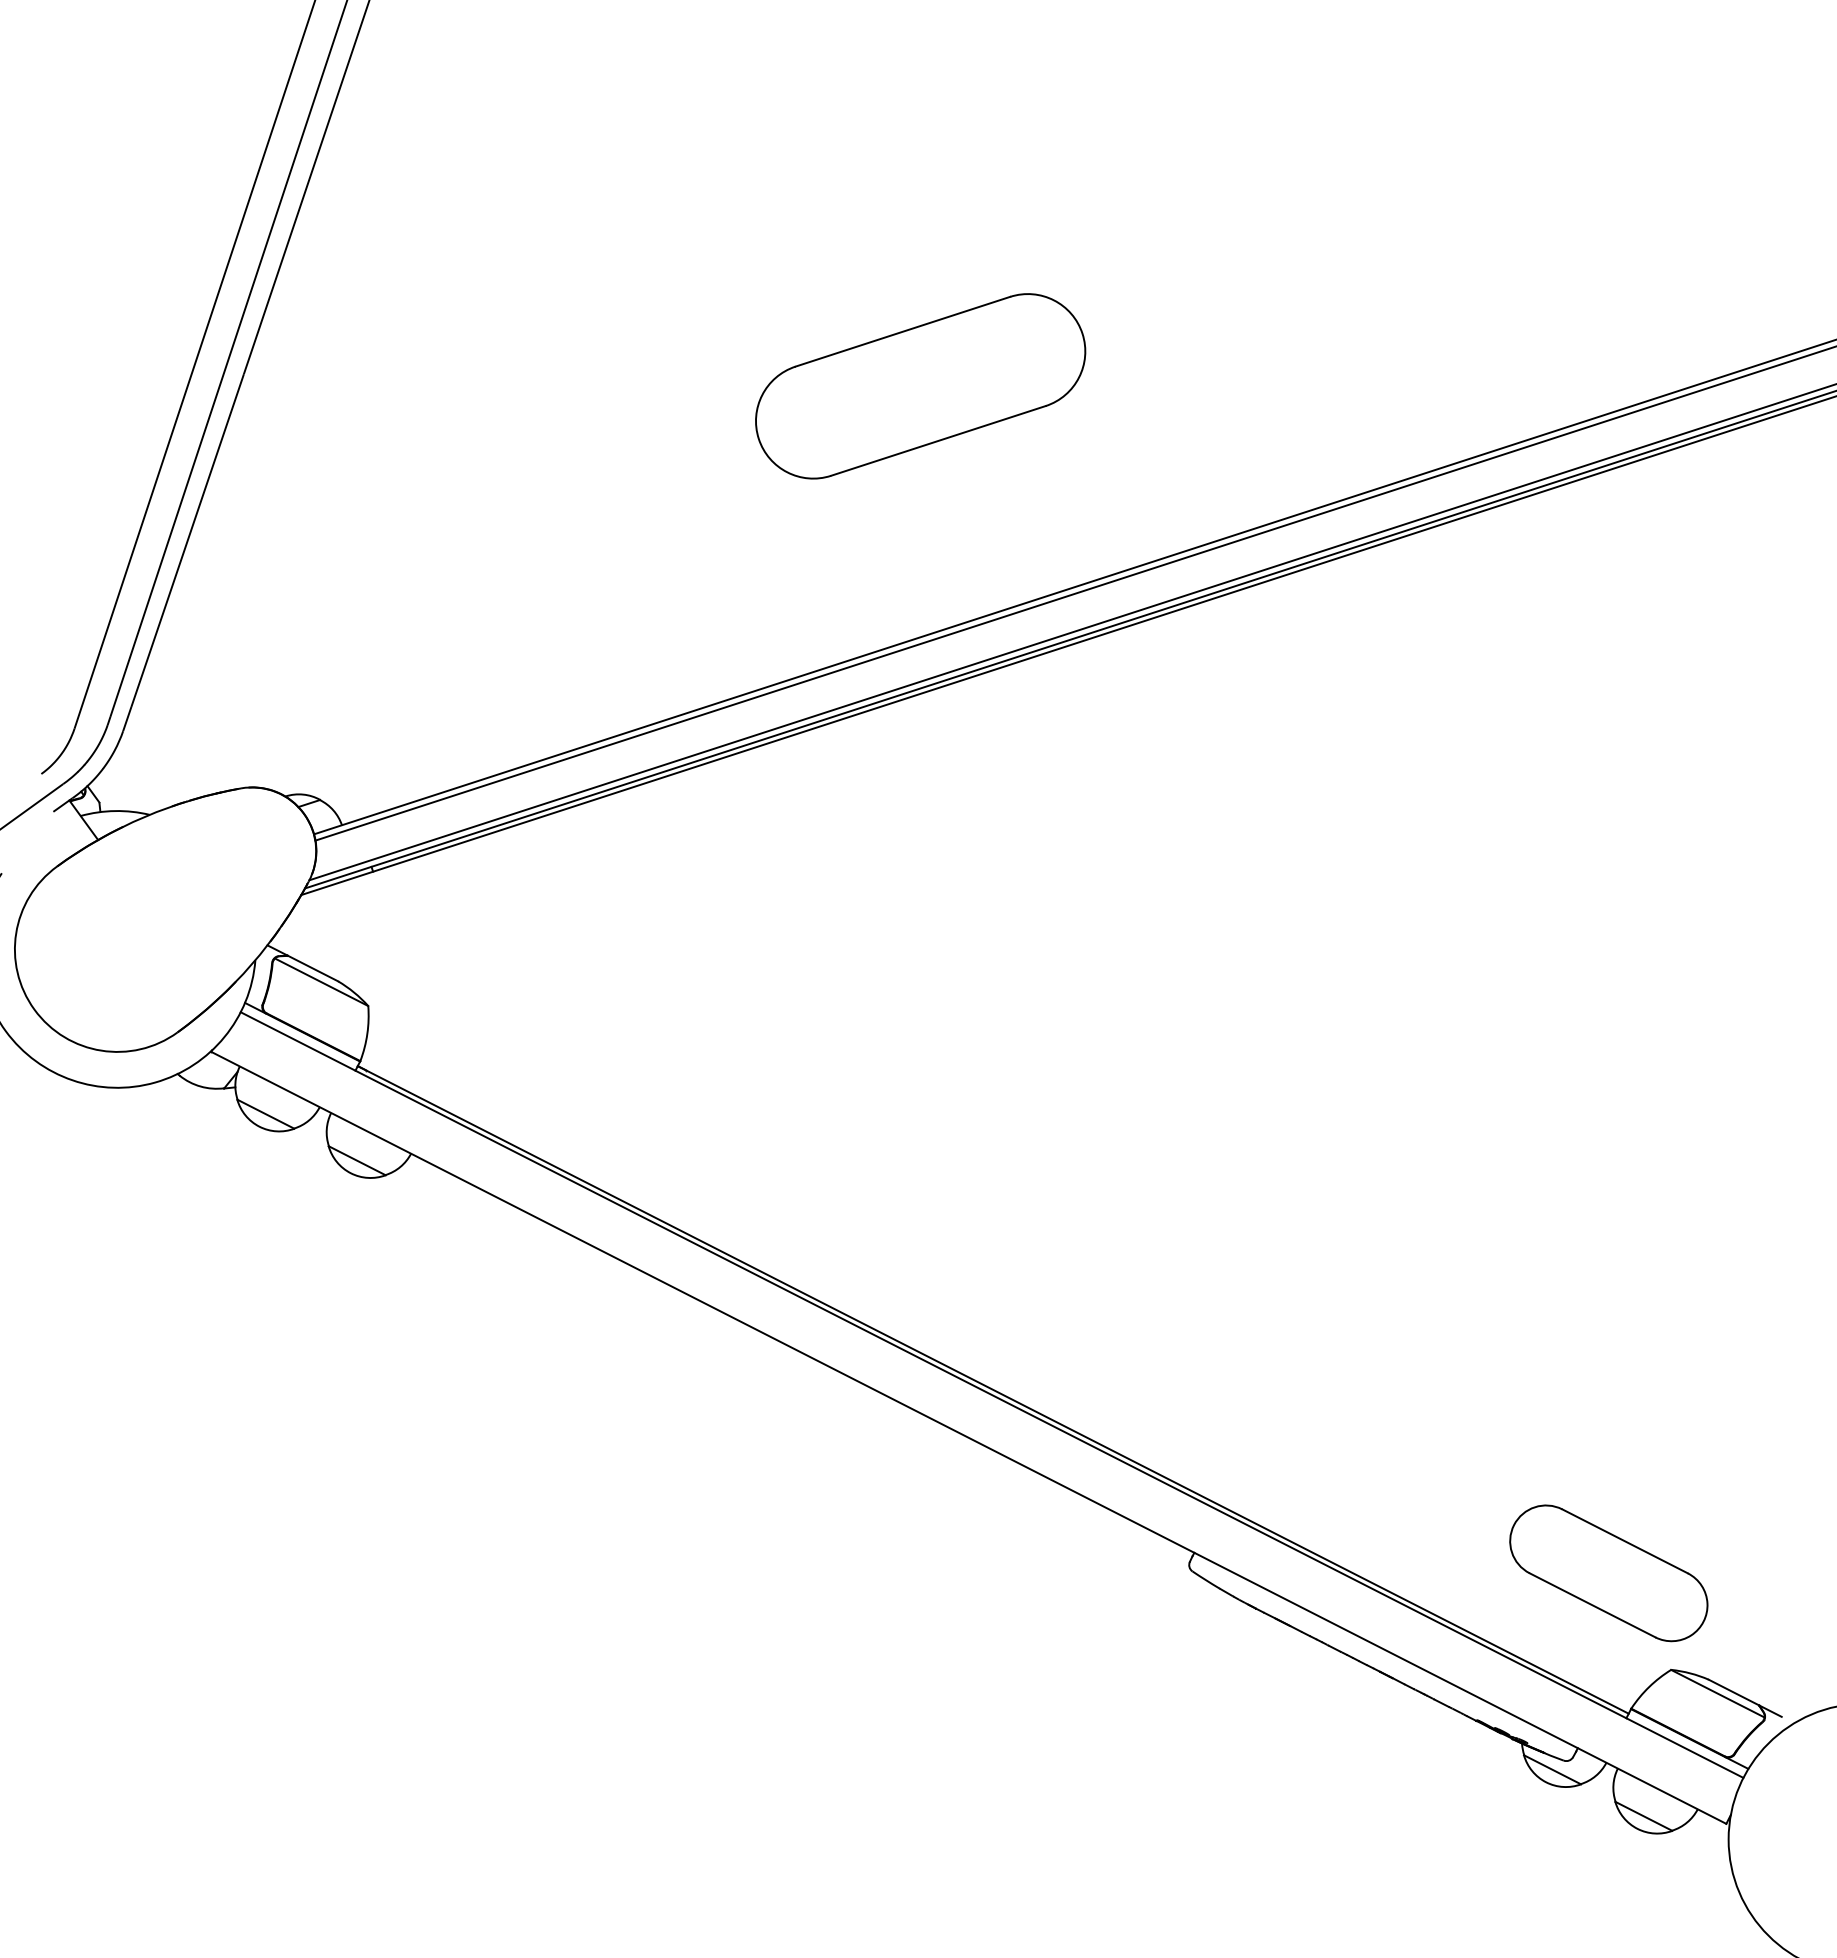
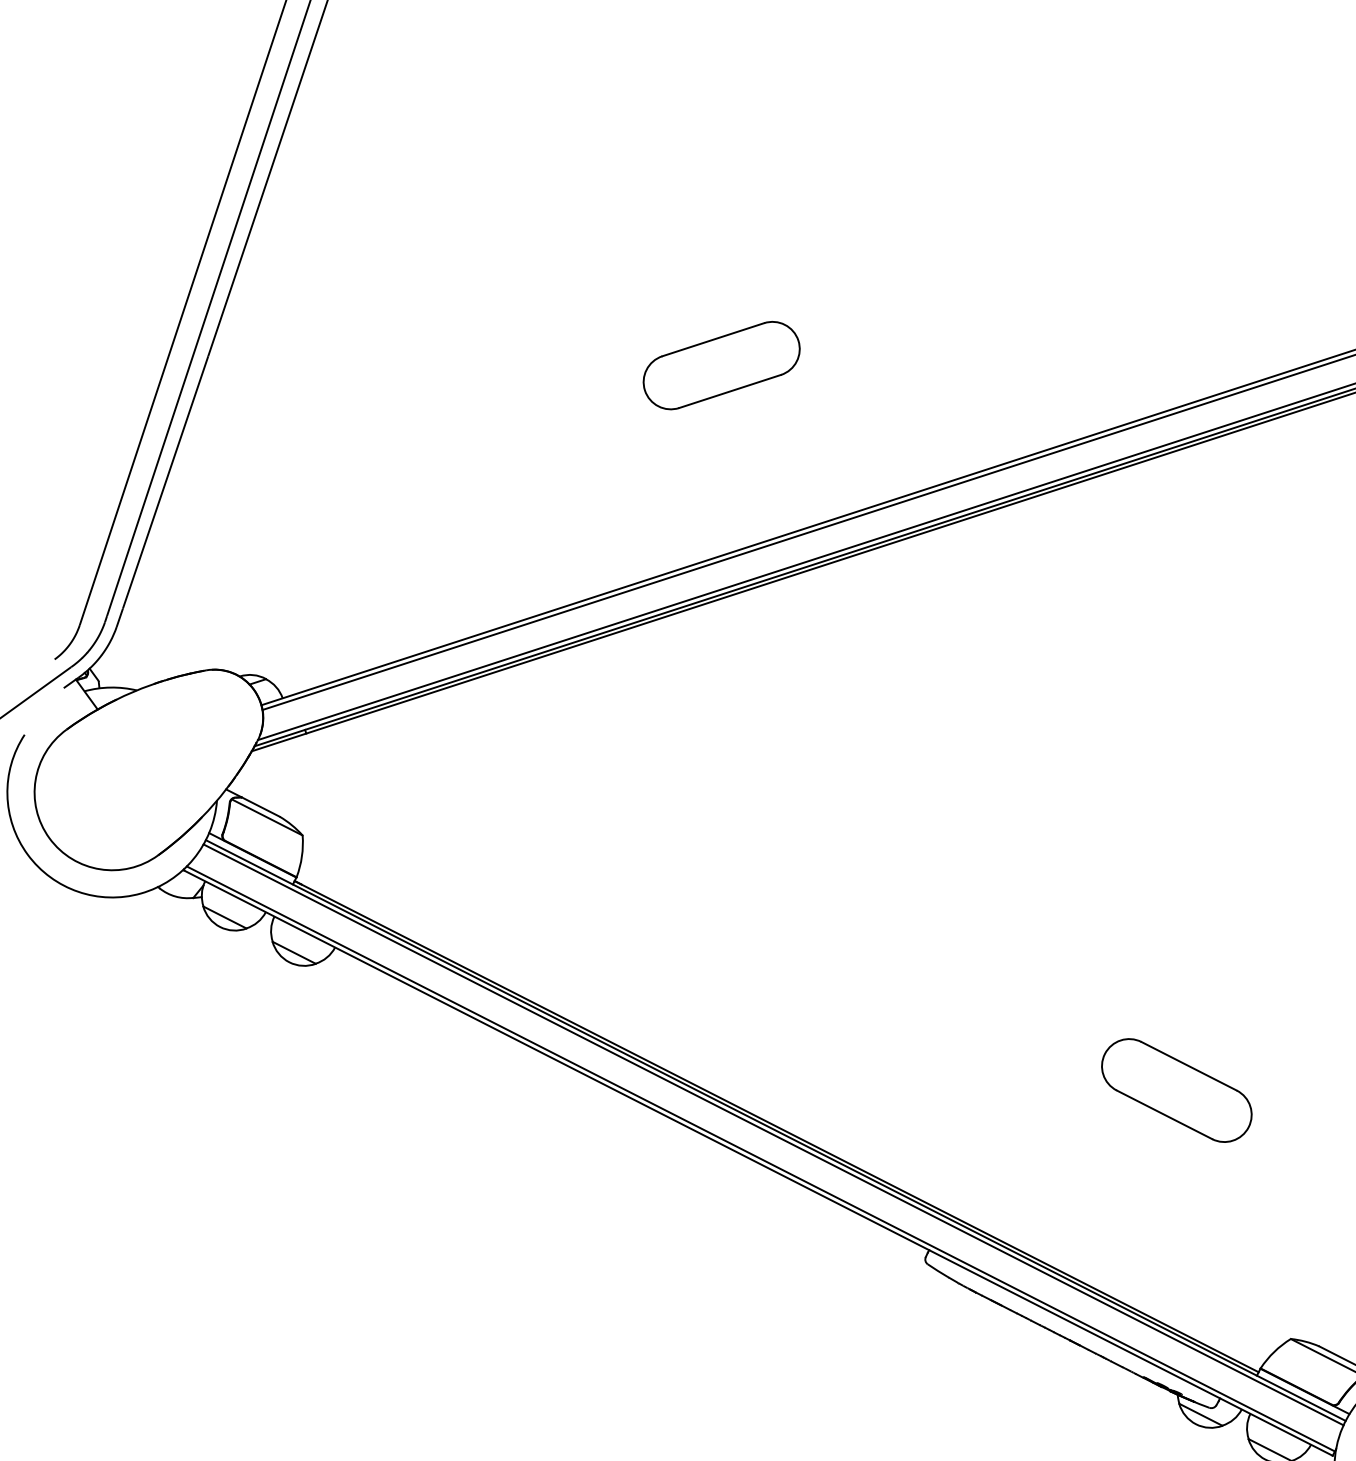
part: (920, 386) -> (721, 365), size x0.62
line: (988, 1400) -> (773, 1134), added
line: (972, 1432) -> (760, 1158), added
part: (1608, 1573) -> (1176, 1090), moved

